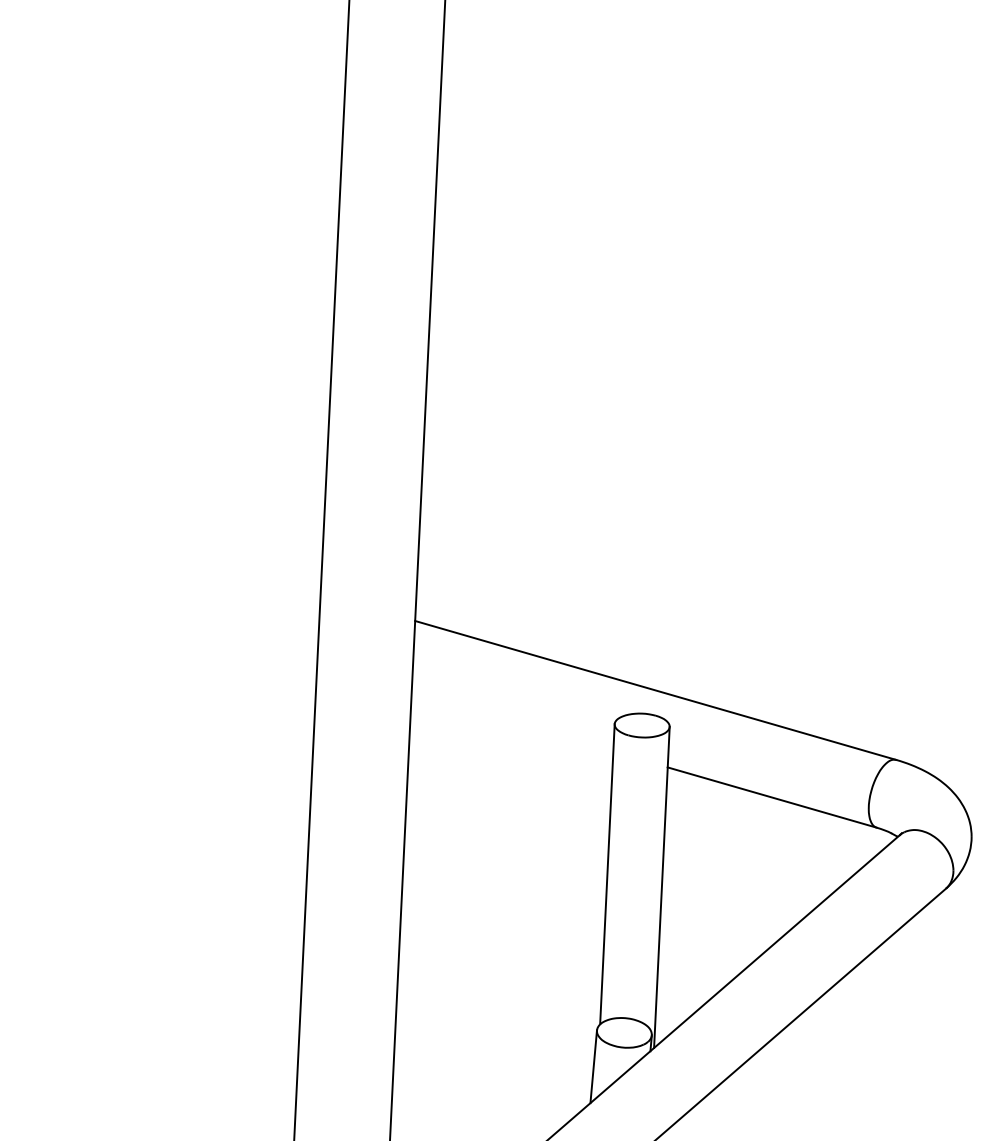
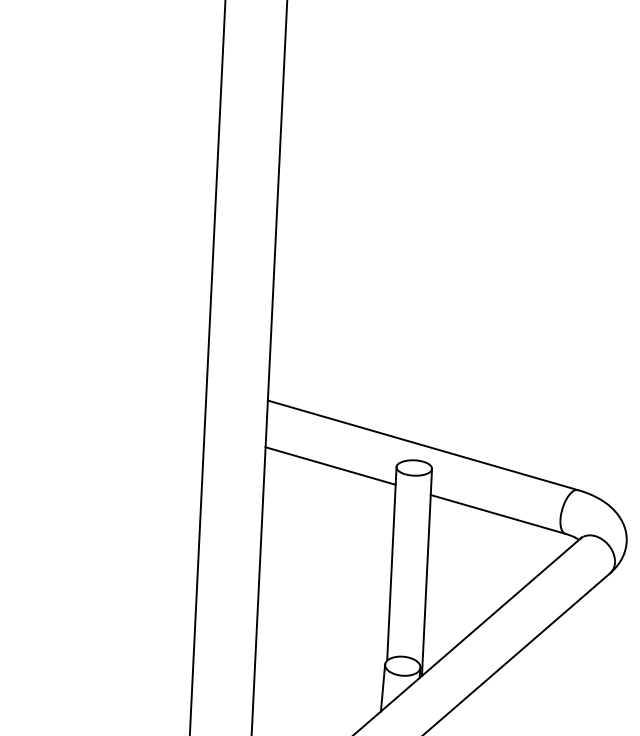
line: (512, 721) -> (330, 465), added

